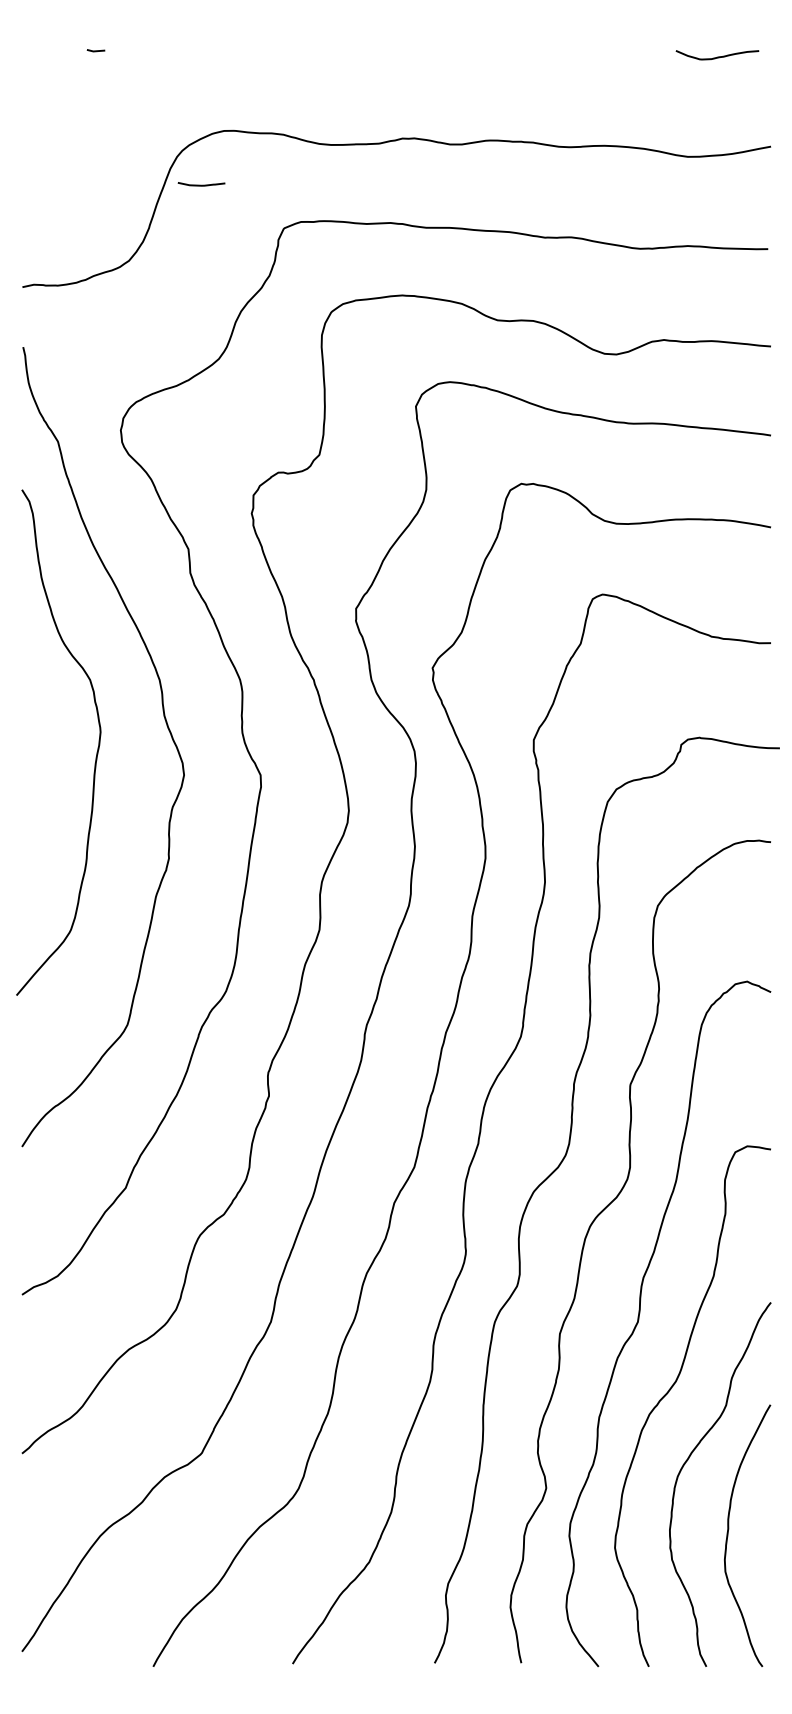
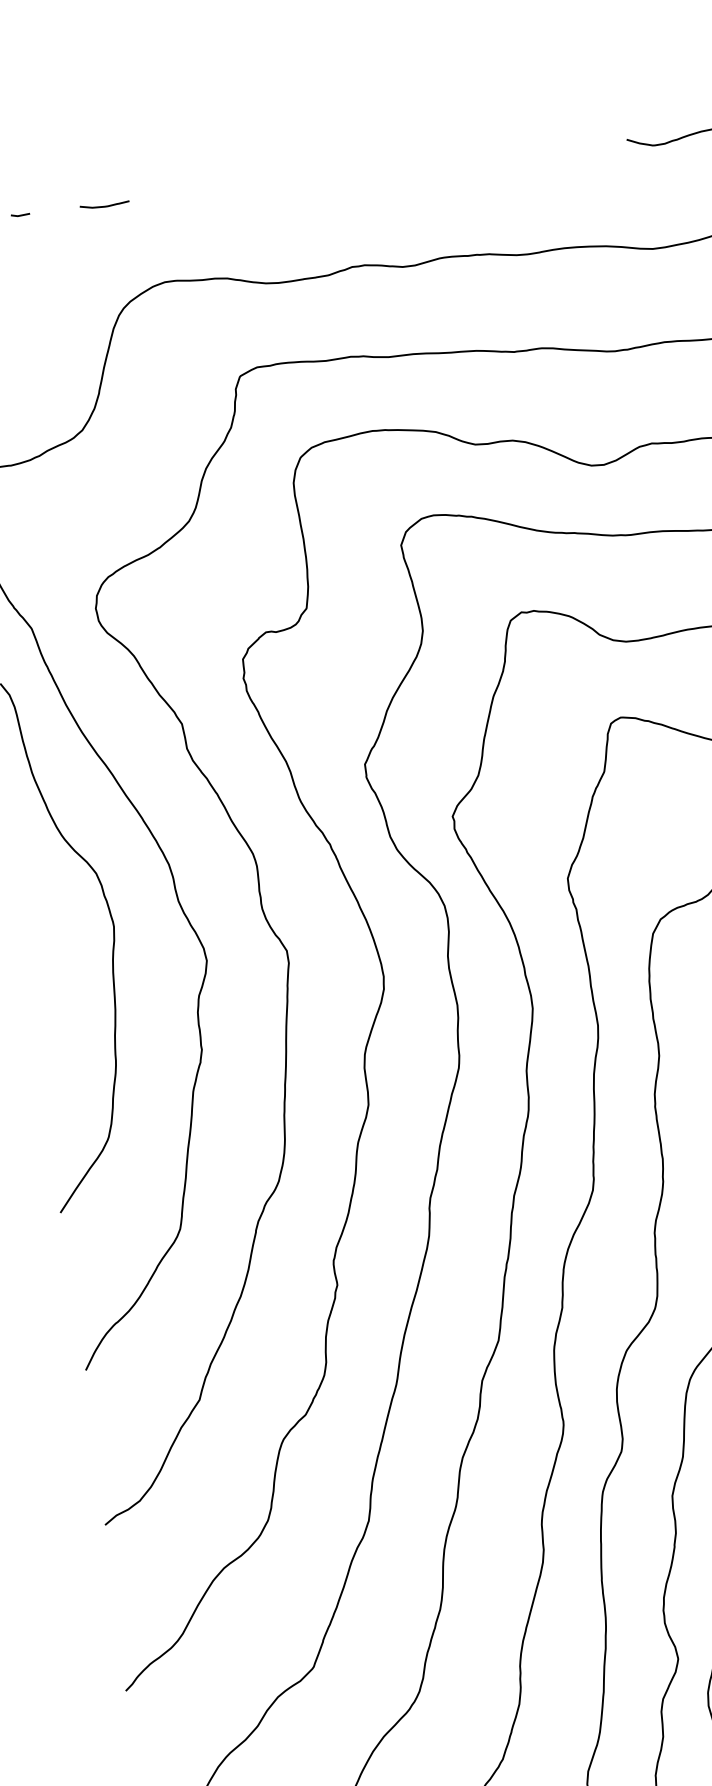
curve: (201, 184) -> (104, 205), moved

